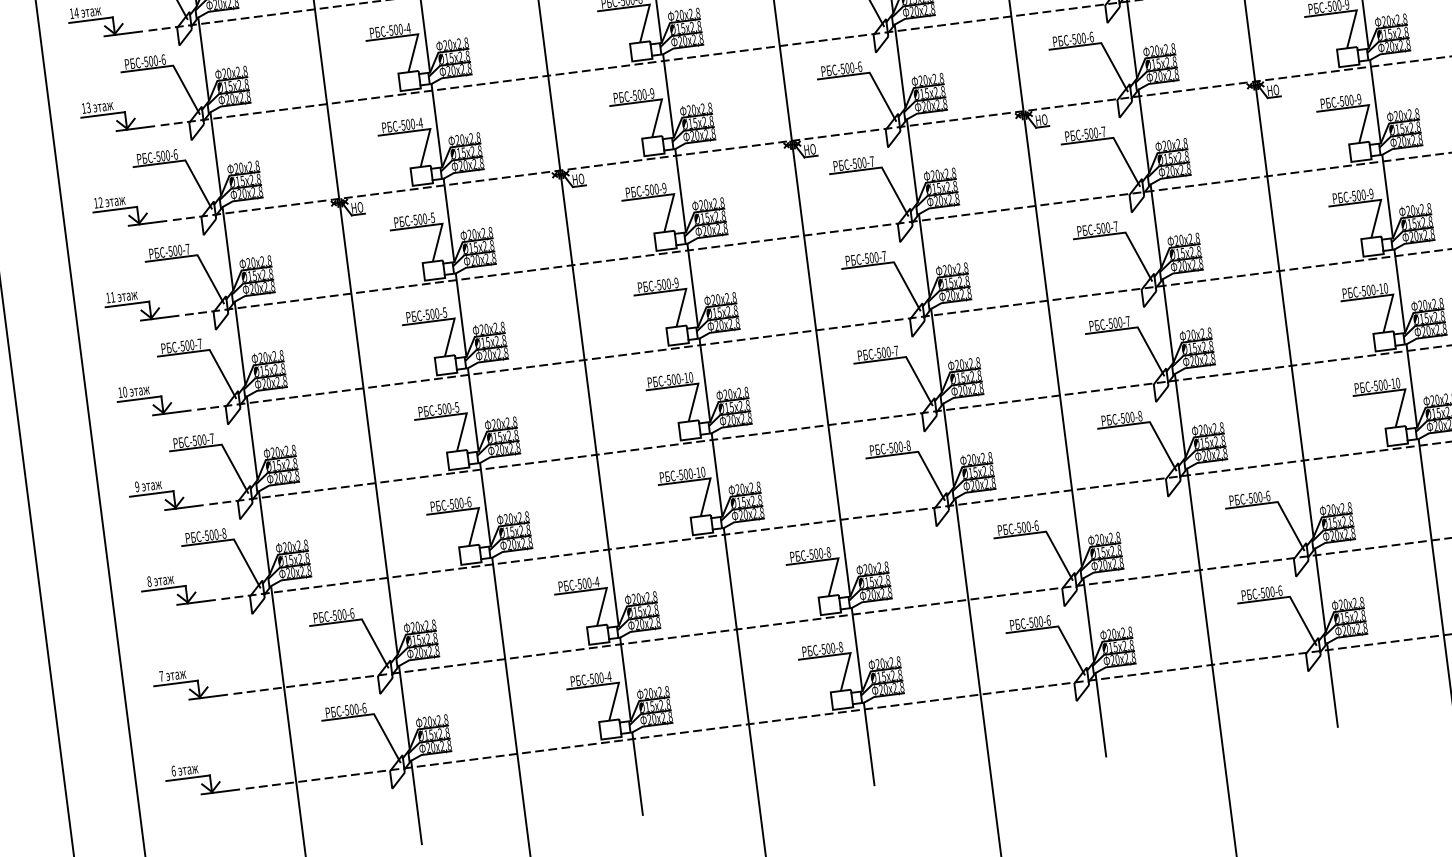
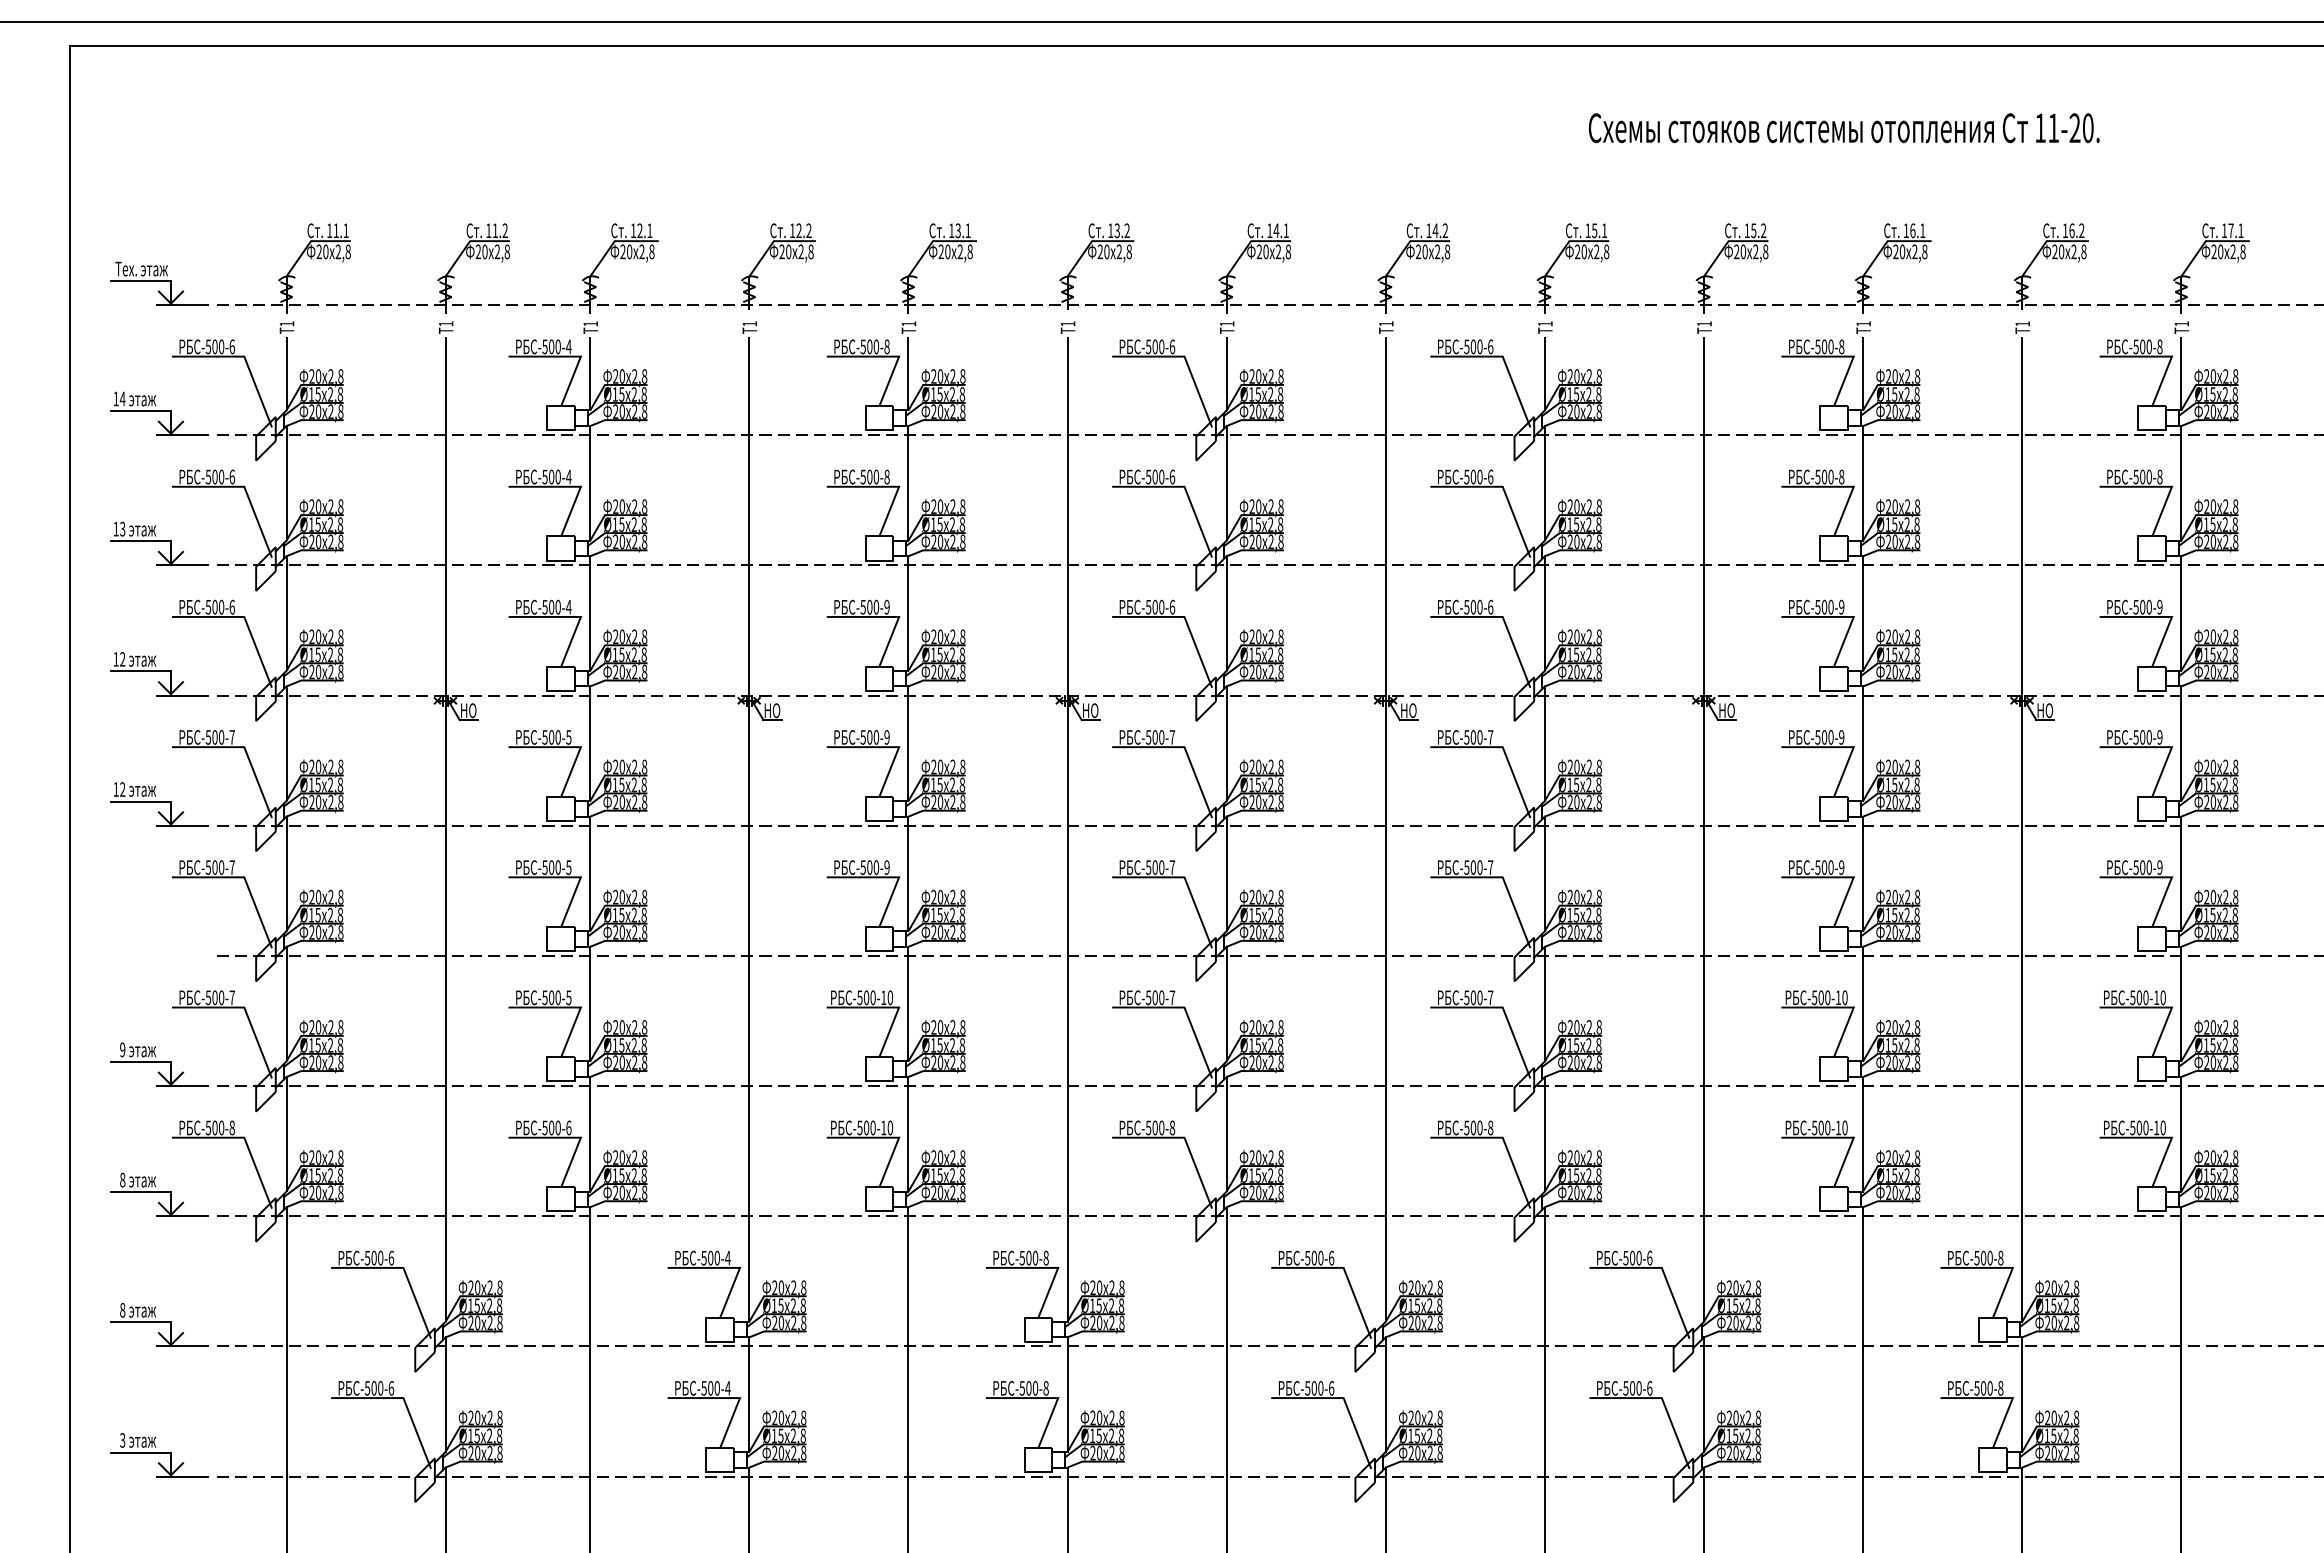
text: (112, 297) -> (122, 789), 11 -> 12
part: (153, 399) -> (159, 934), removed
text: (161, 676) -> (122, 1310), 7 -> 8
text: (173, 771) -> (122, 1440), 6 -> 3

